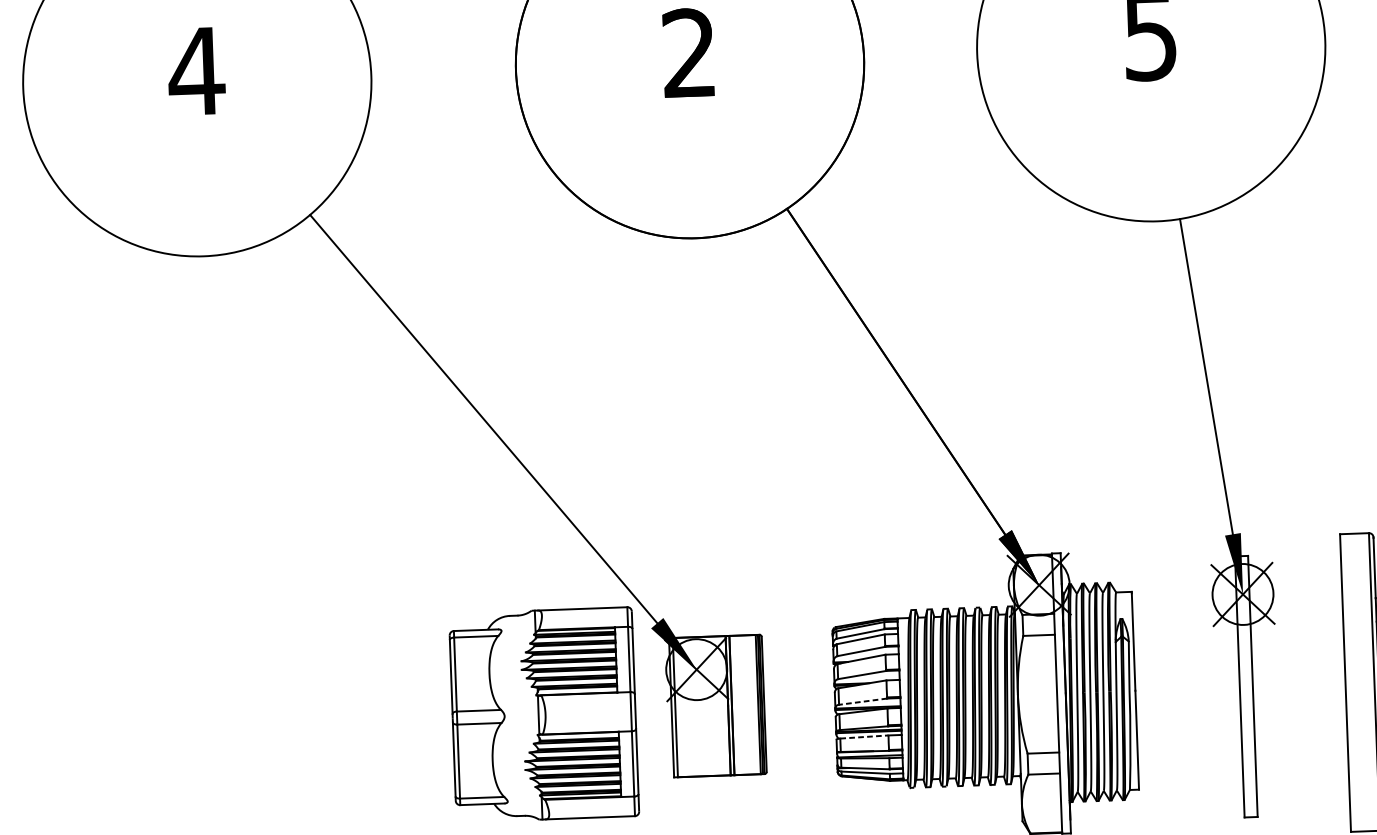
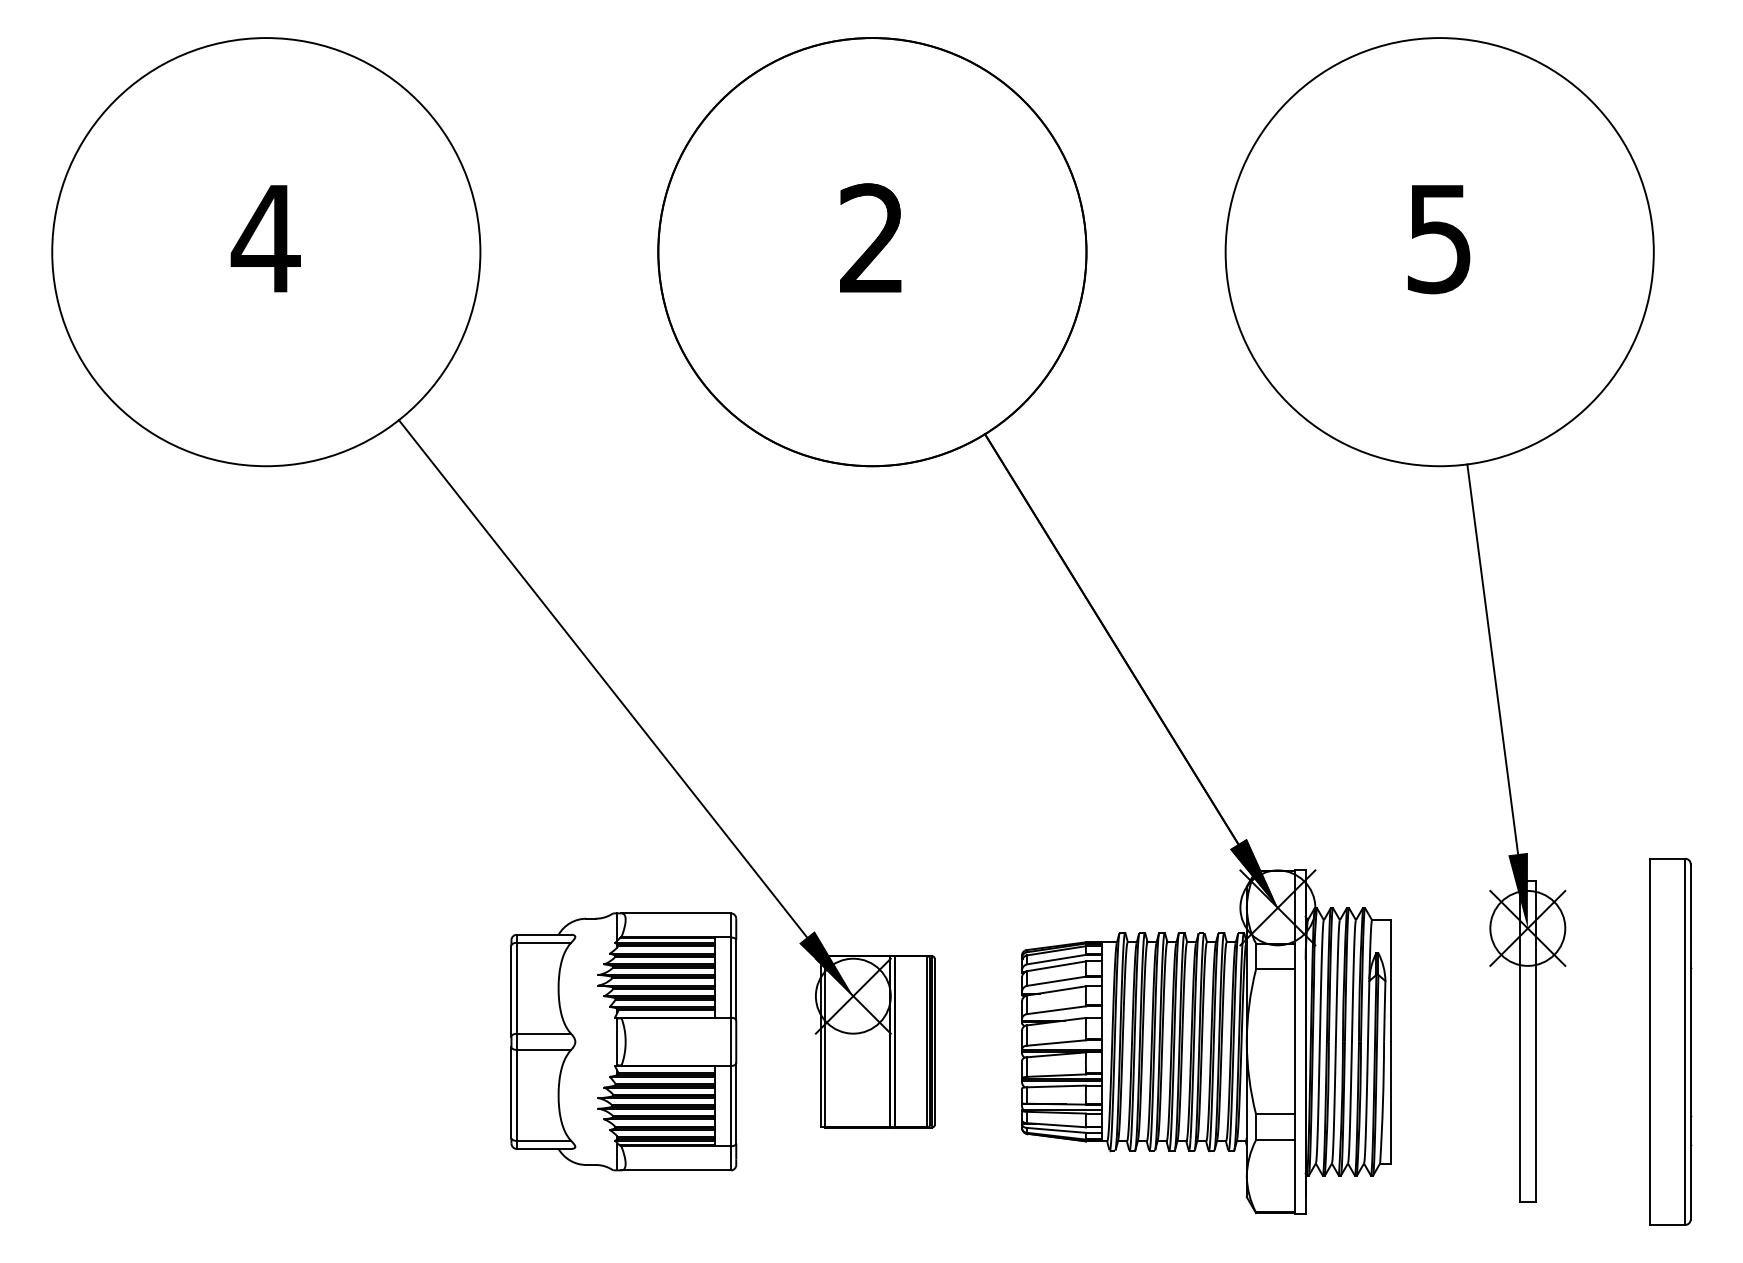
line: (863, 702) -> (1056, 1043), dashed -> solid
part: (543, 714) -> (623, 1041), moved
line: (864, 737) -> (1056, 1086), dashed -> solid

